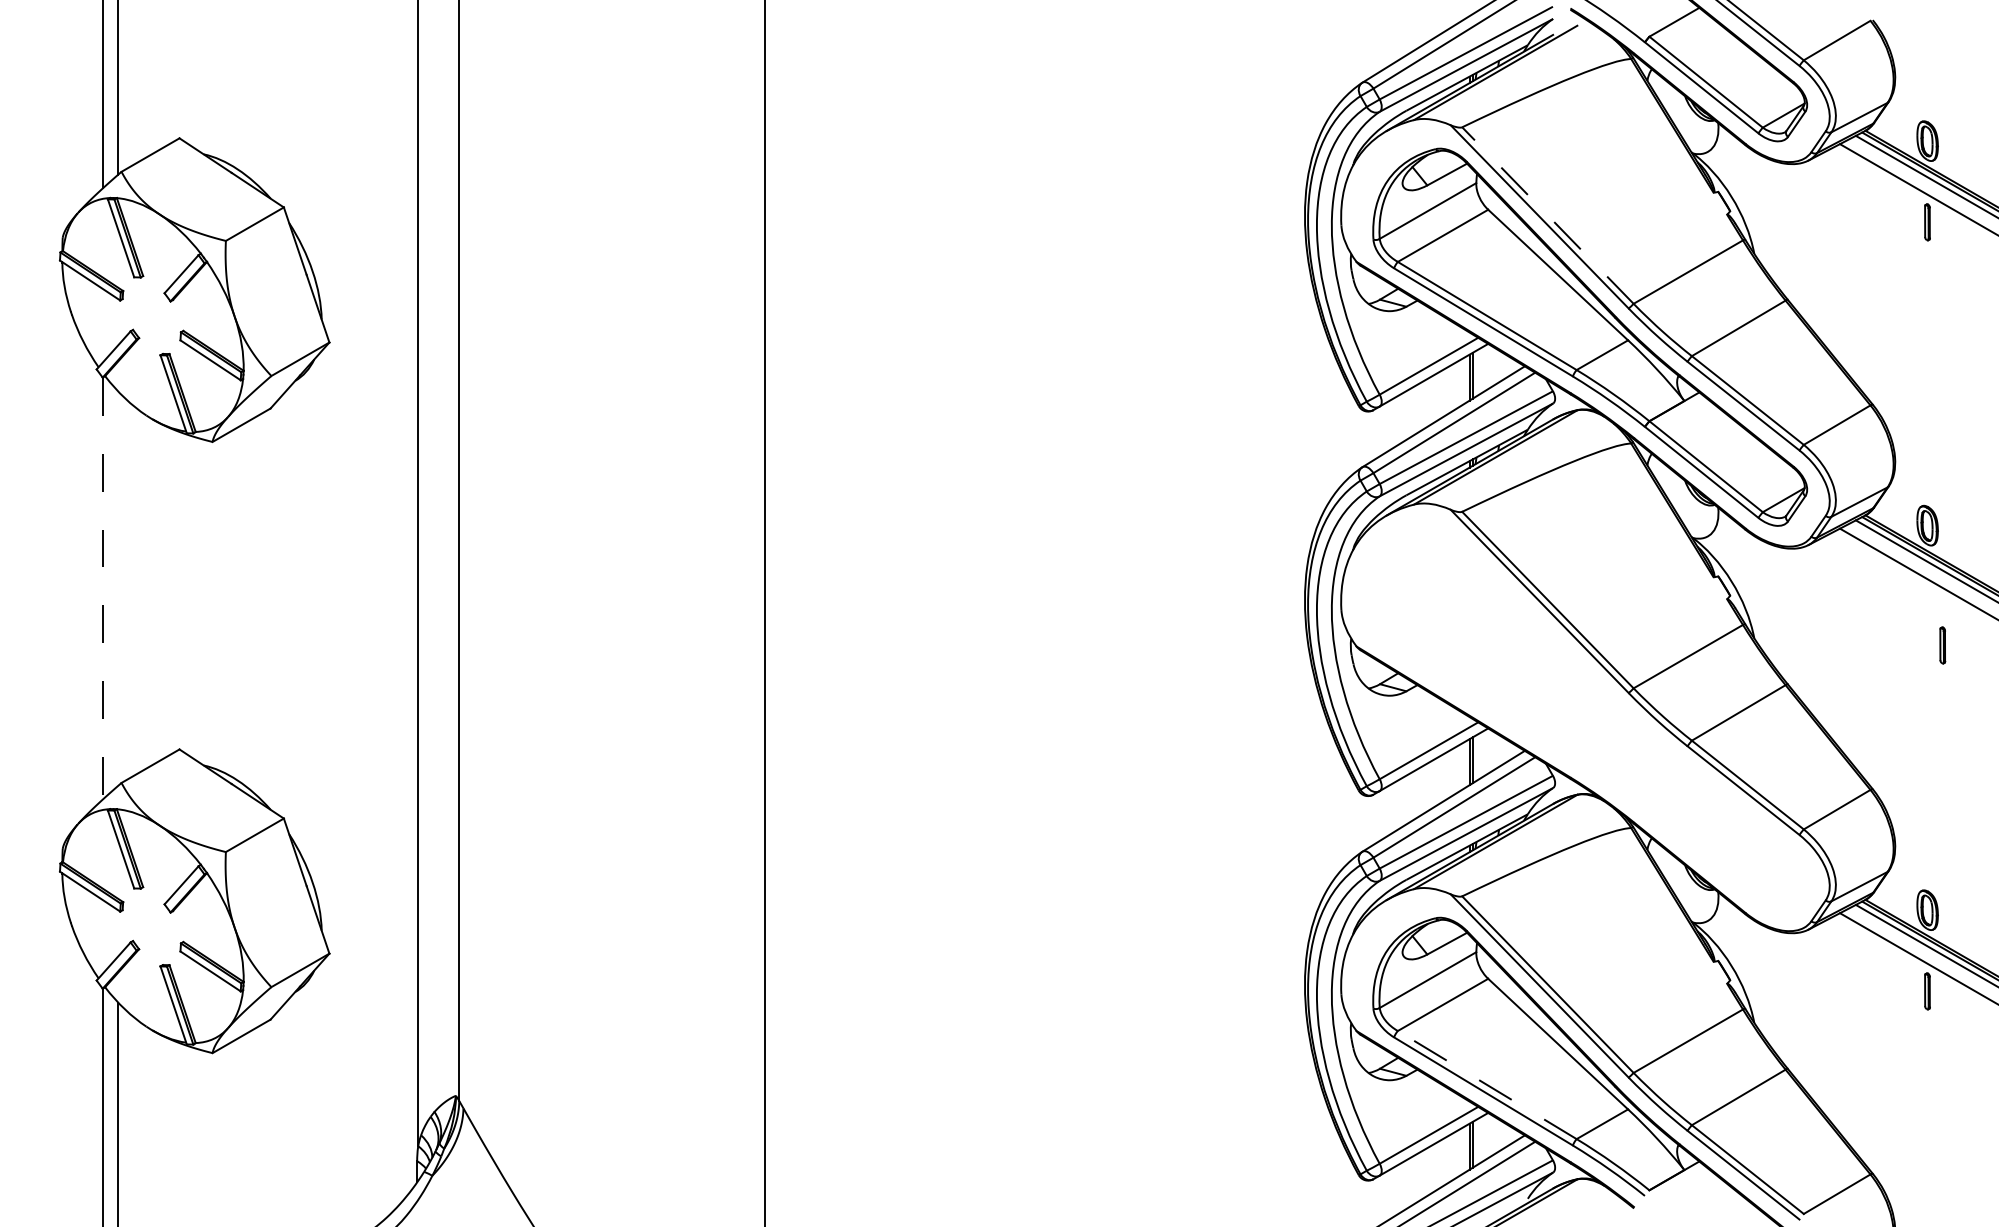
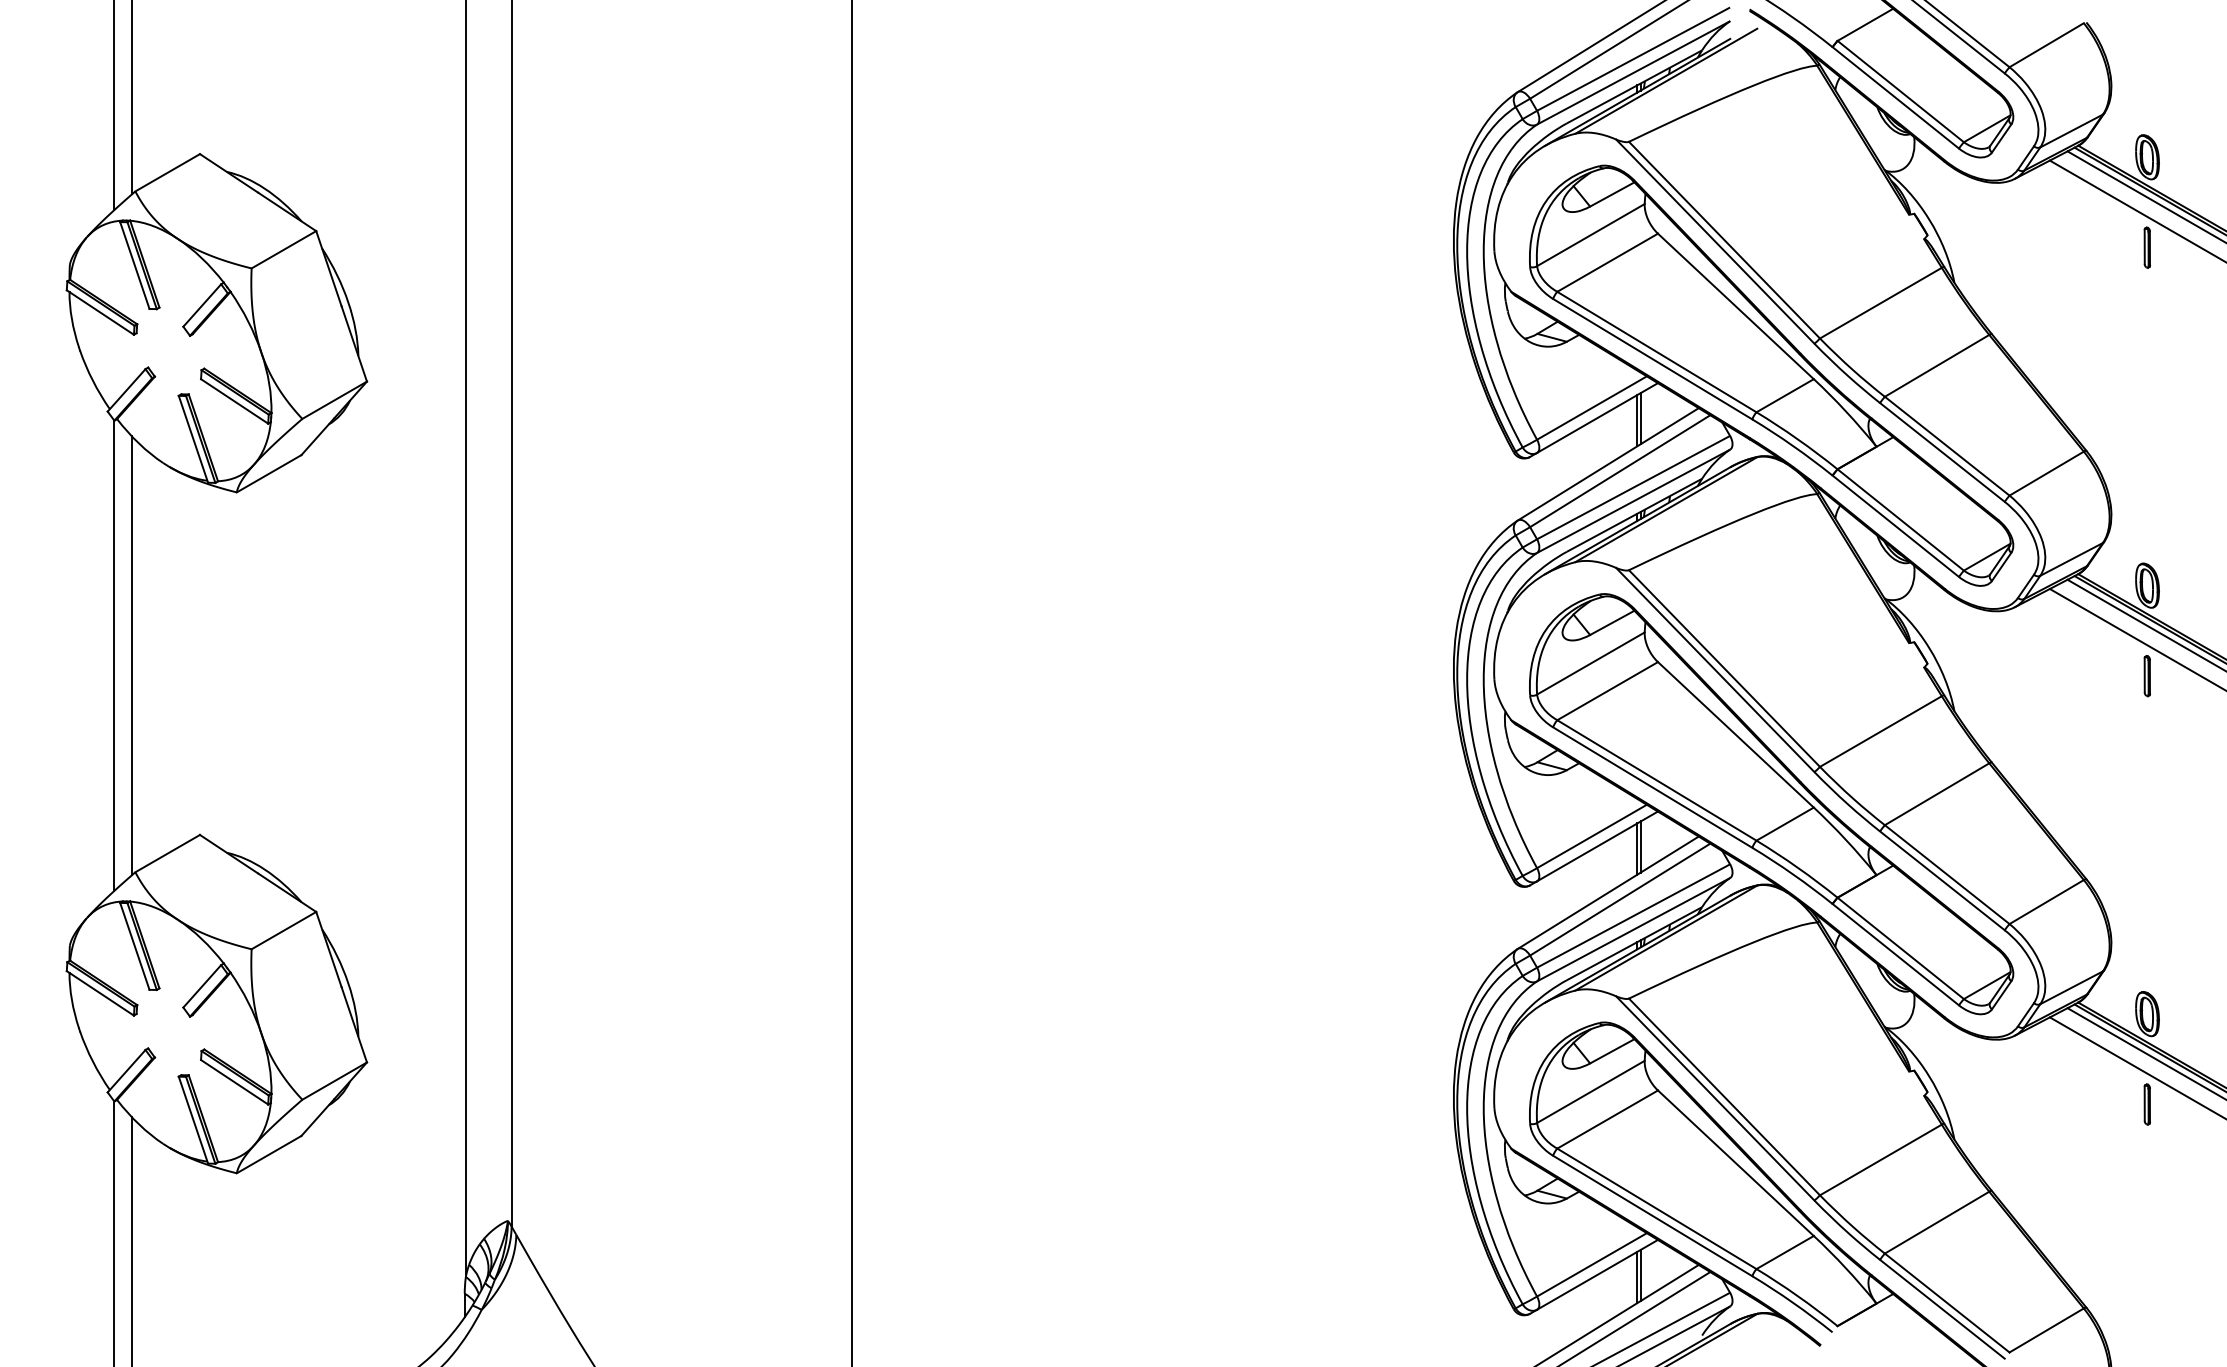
line: (1547, 214) -> (1724, 239), dashed -> solid
line: (118, 588) -> (131, 655), added
line: (102, 589) -> (114, 656), dashed -> solid
part: (1941, 645) -> (2146, 676), moved
part: (1590, 722) -> (1771, 804), added
line: (1486, 1084) -> (1656, 1208), dashed -> solid

